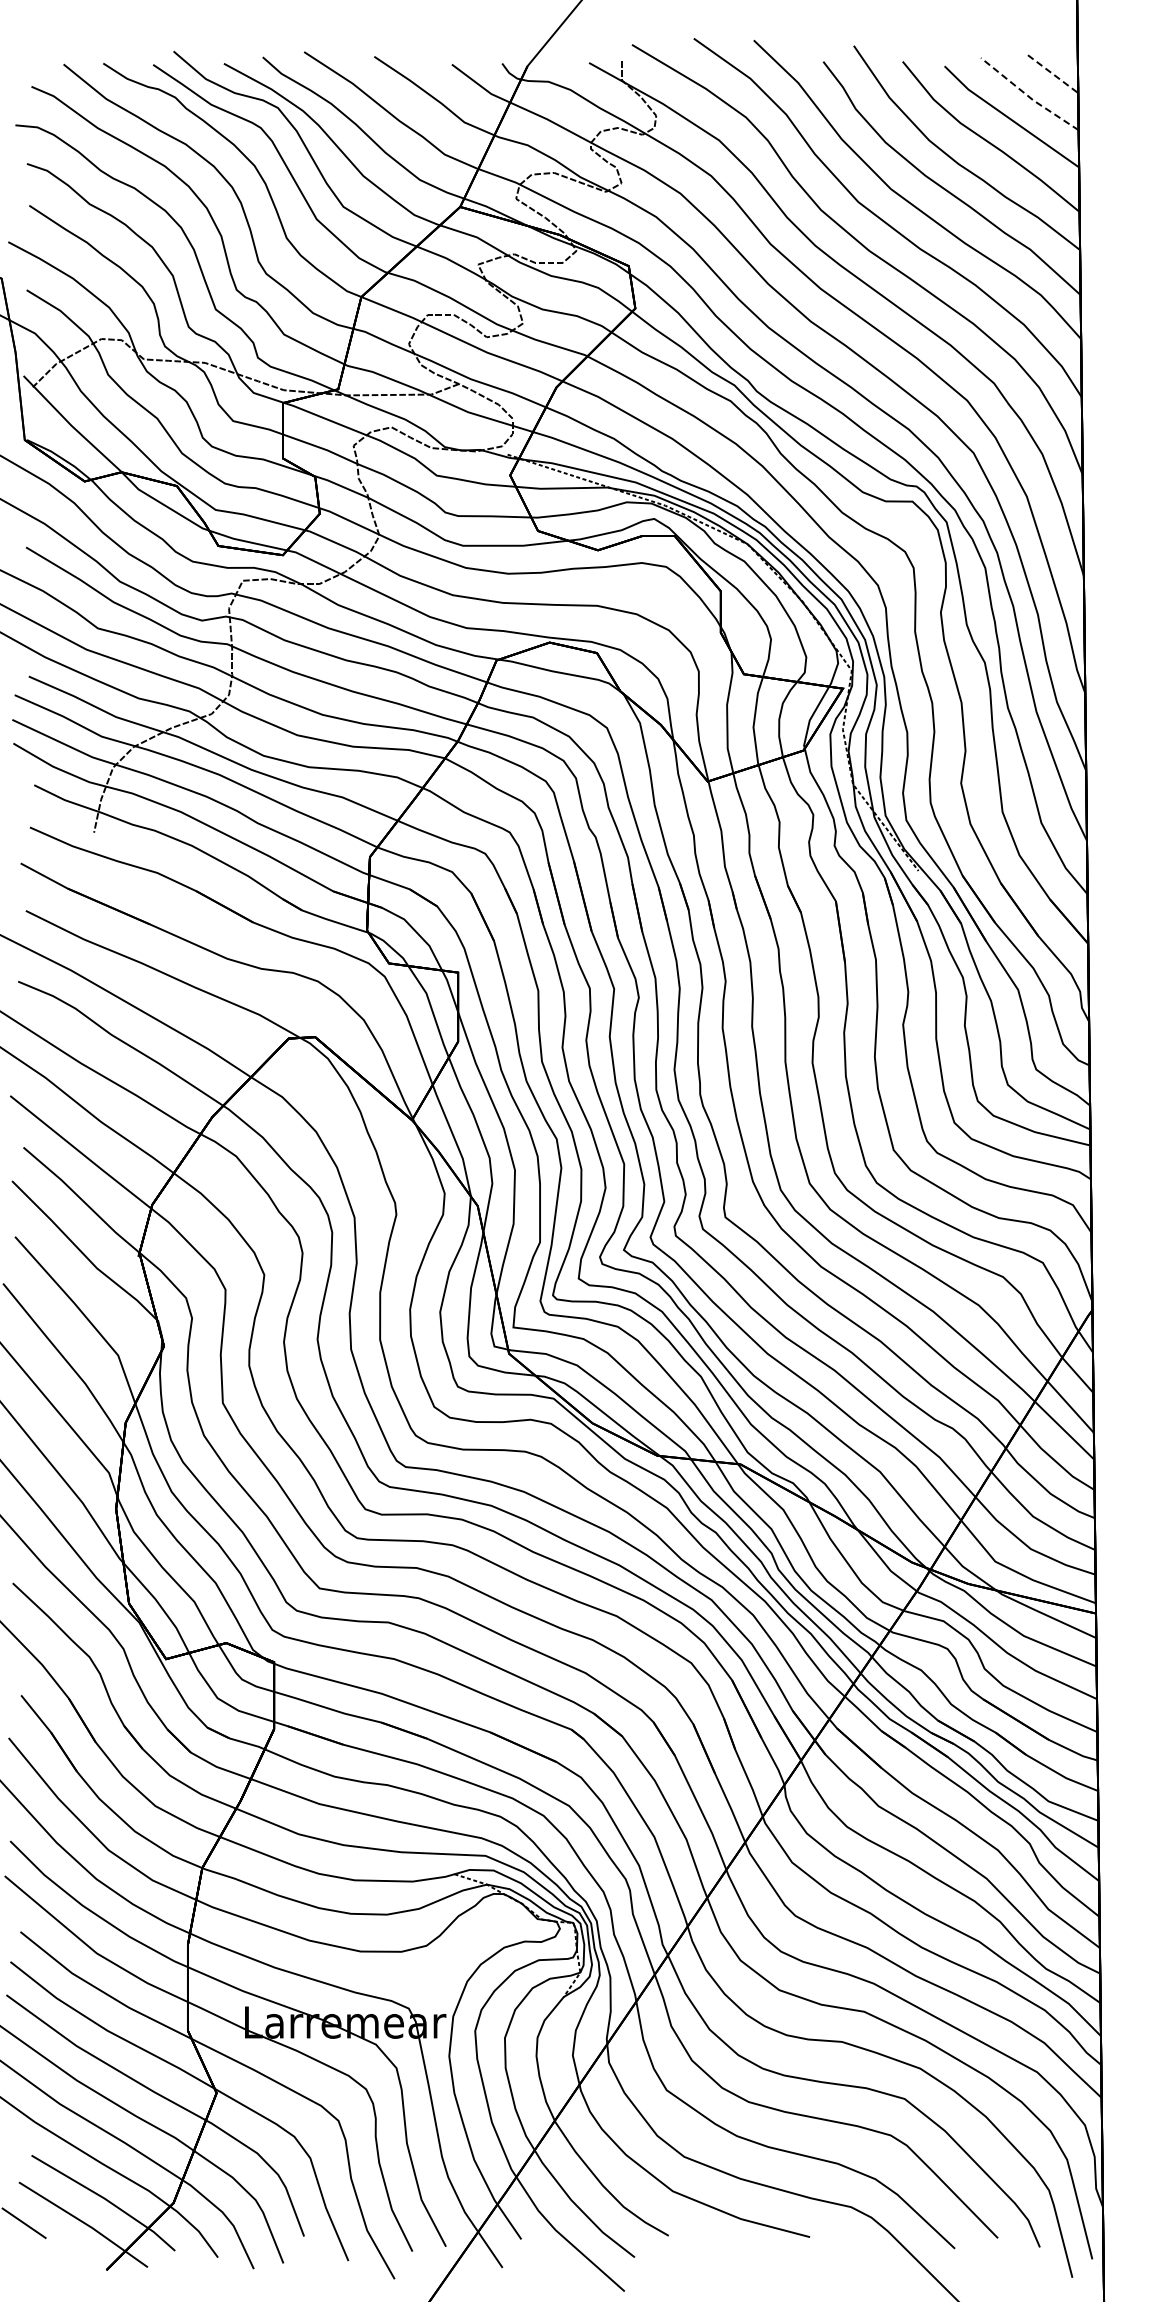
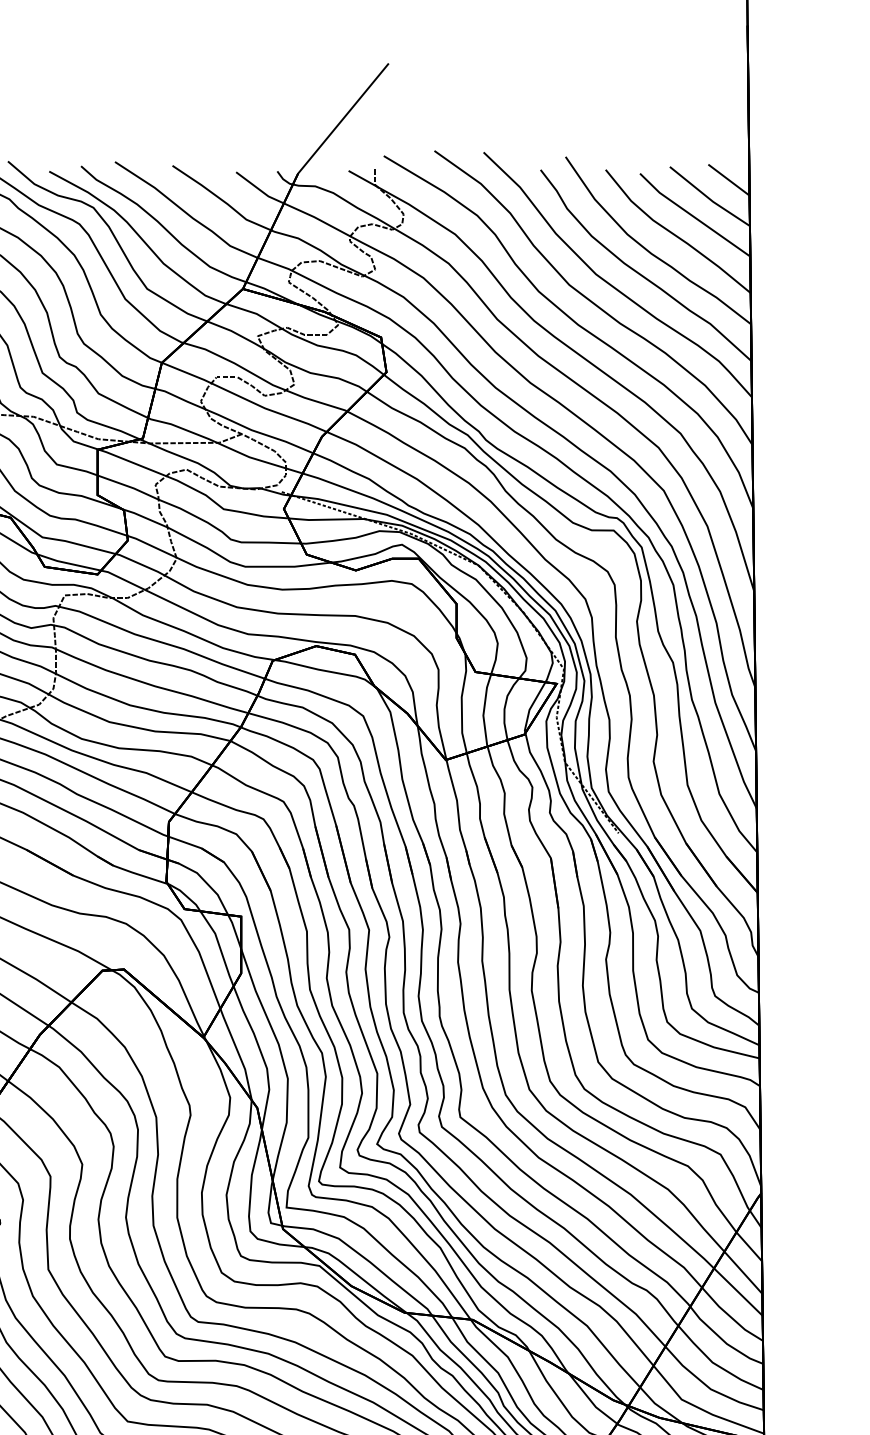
line: (1053, 74) -> (729, 180), dashed -> solid
line: (1028, 96) -> (708, 198), dashed -> solid

